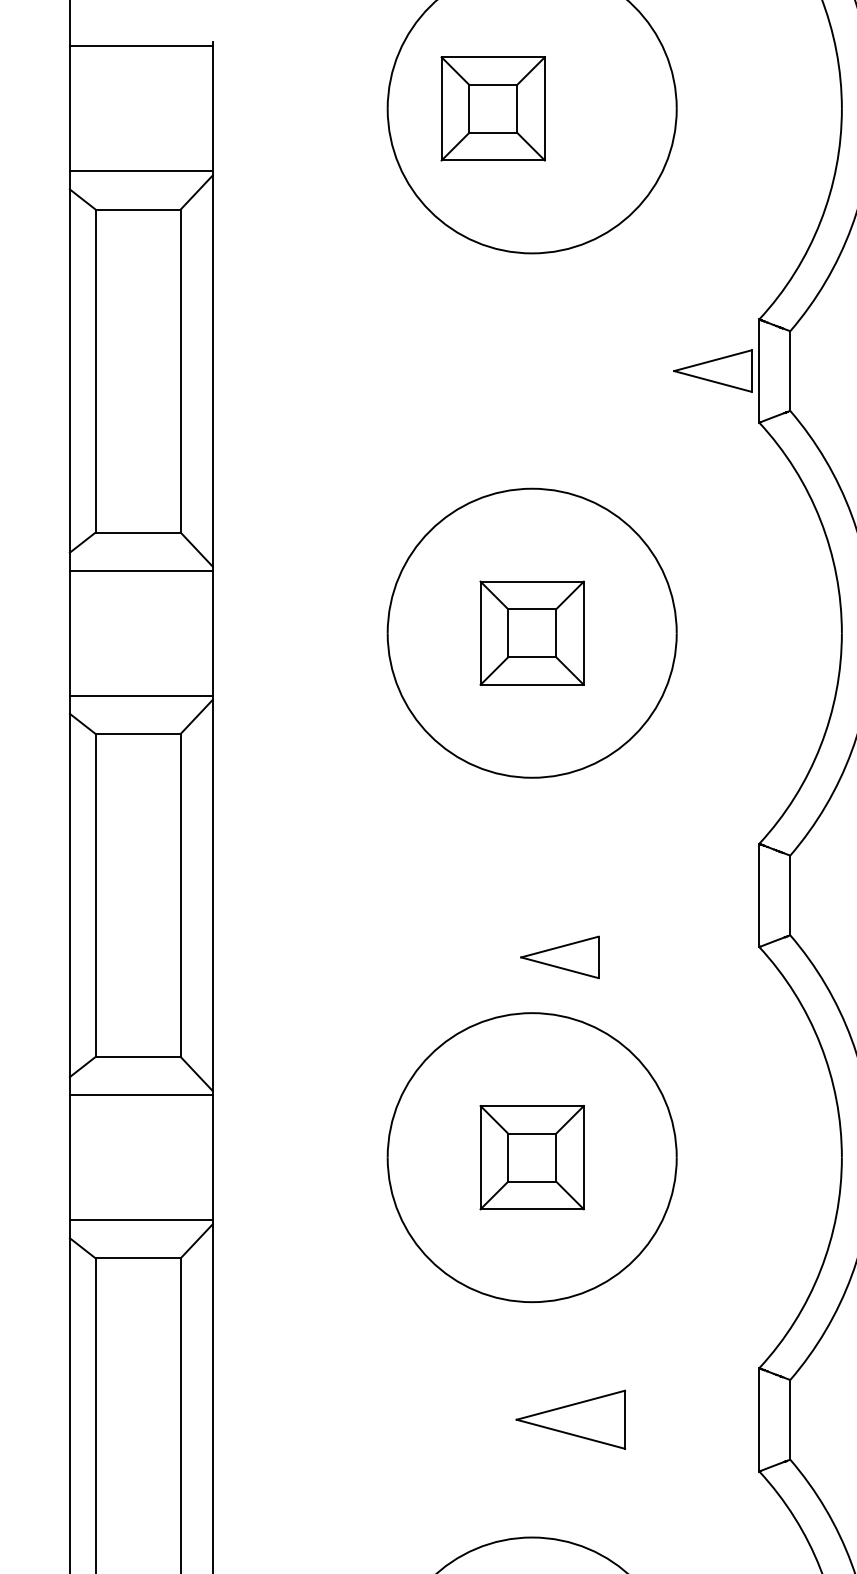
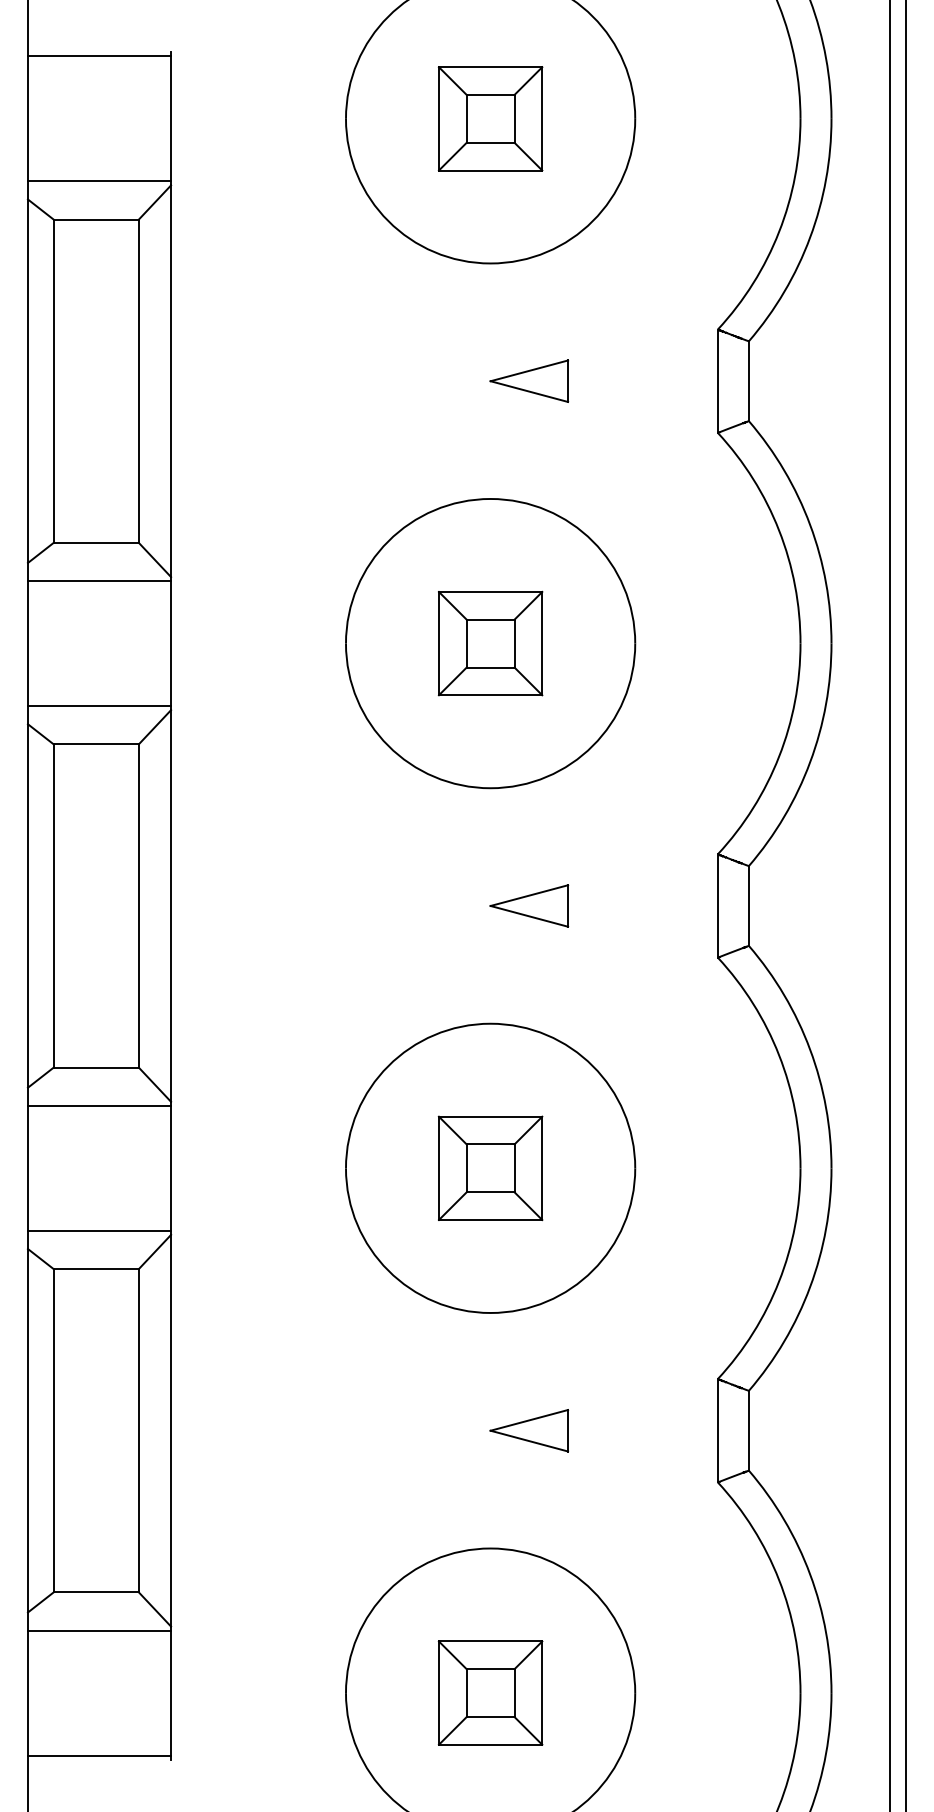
part: (493, 108) -> (490, 118), moved
part: (712, 370) -> (529, 380), moved
part: (560, 956) -> (529, 905), moved
part: (571, 1419) -> (529, 1430), size x0.71

